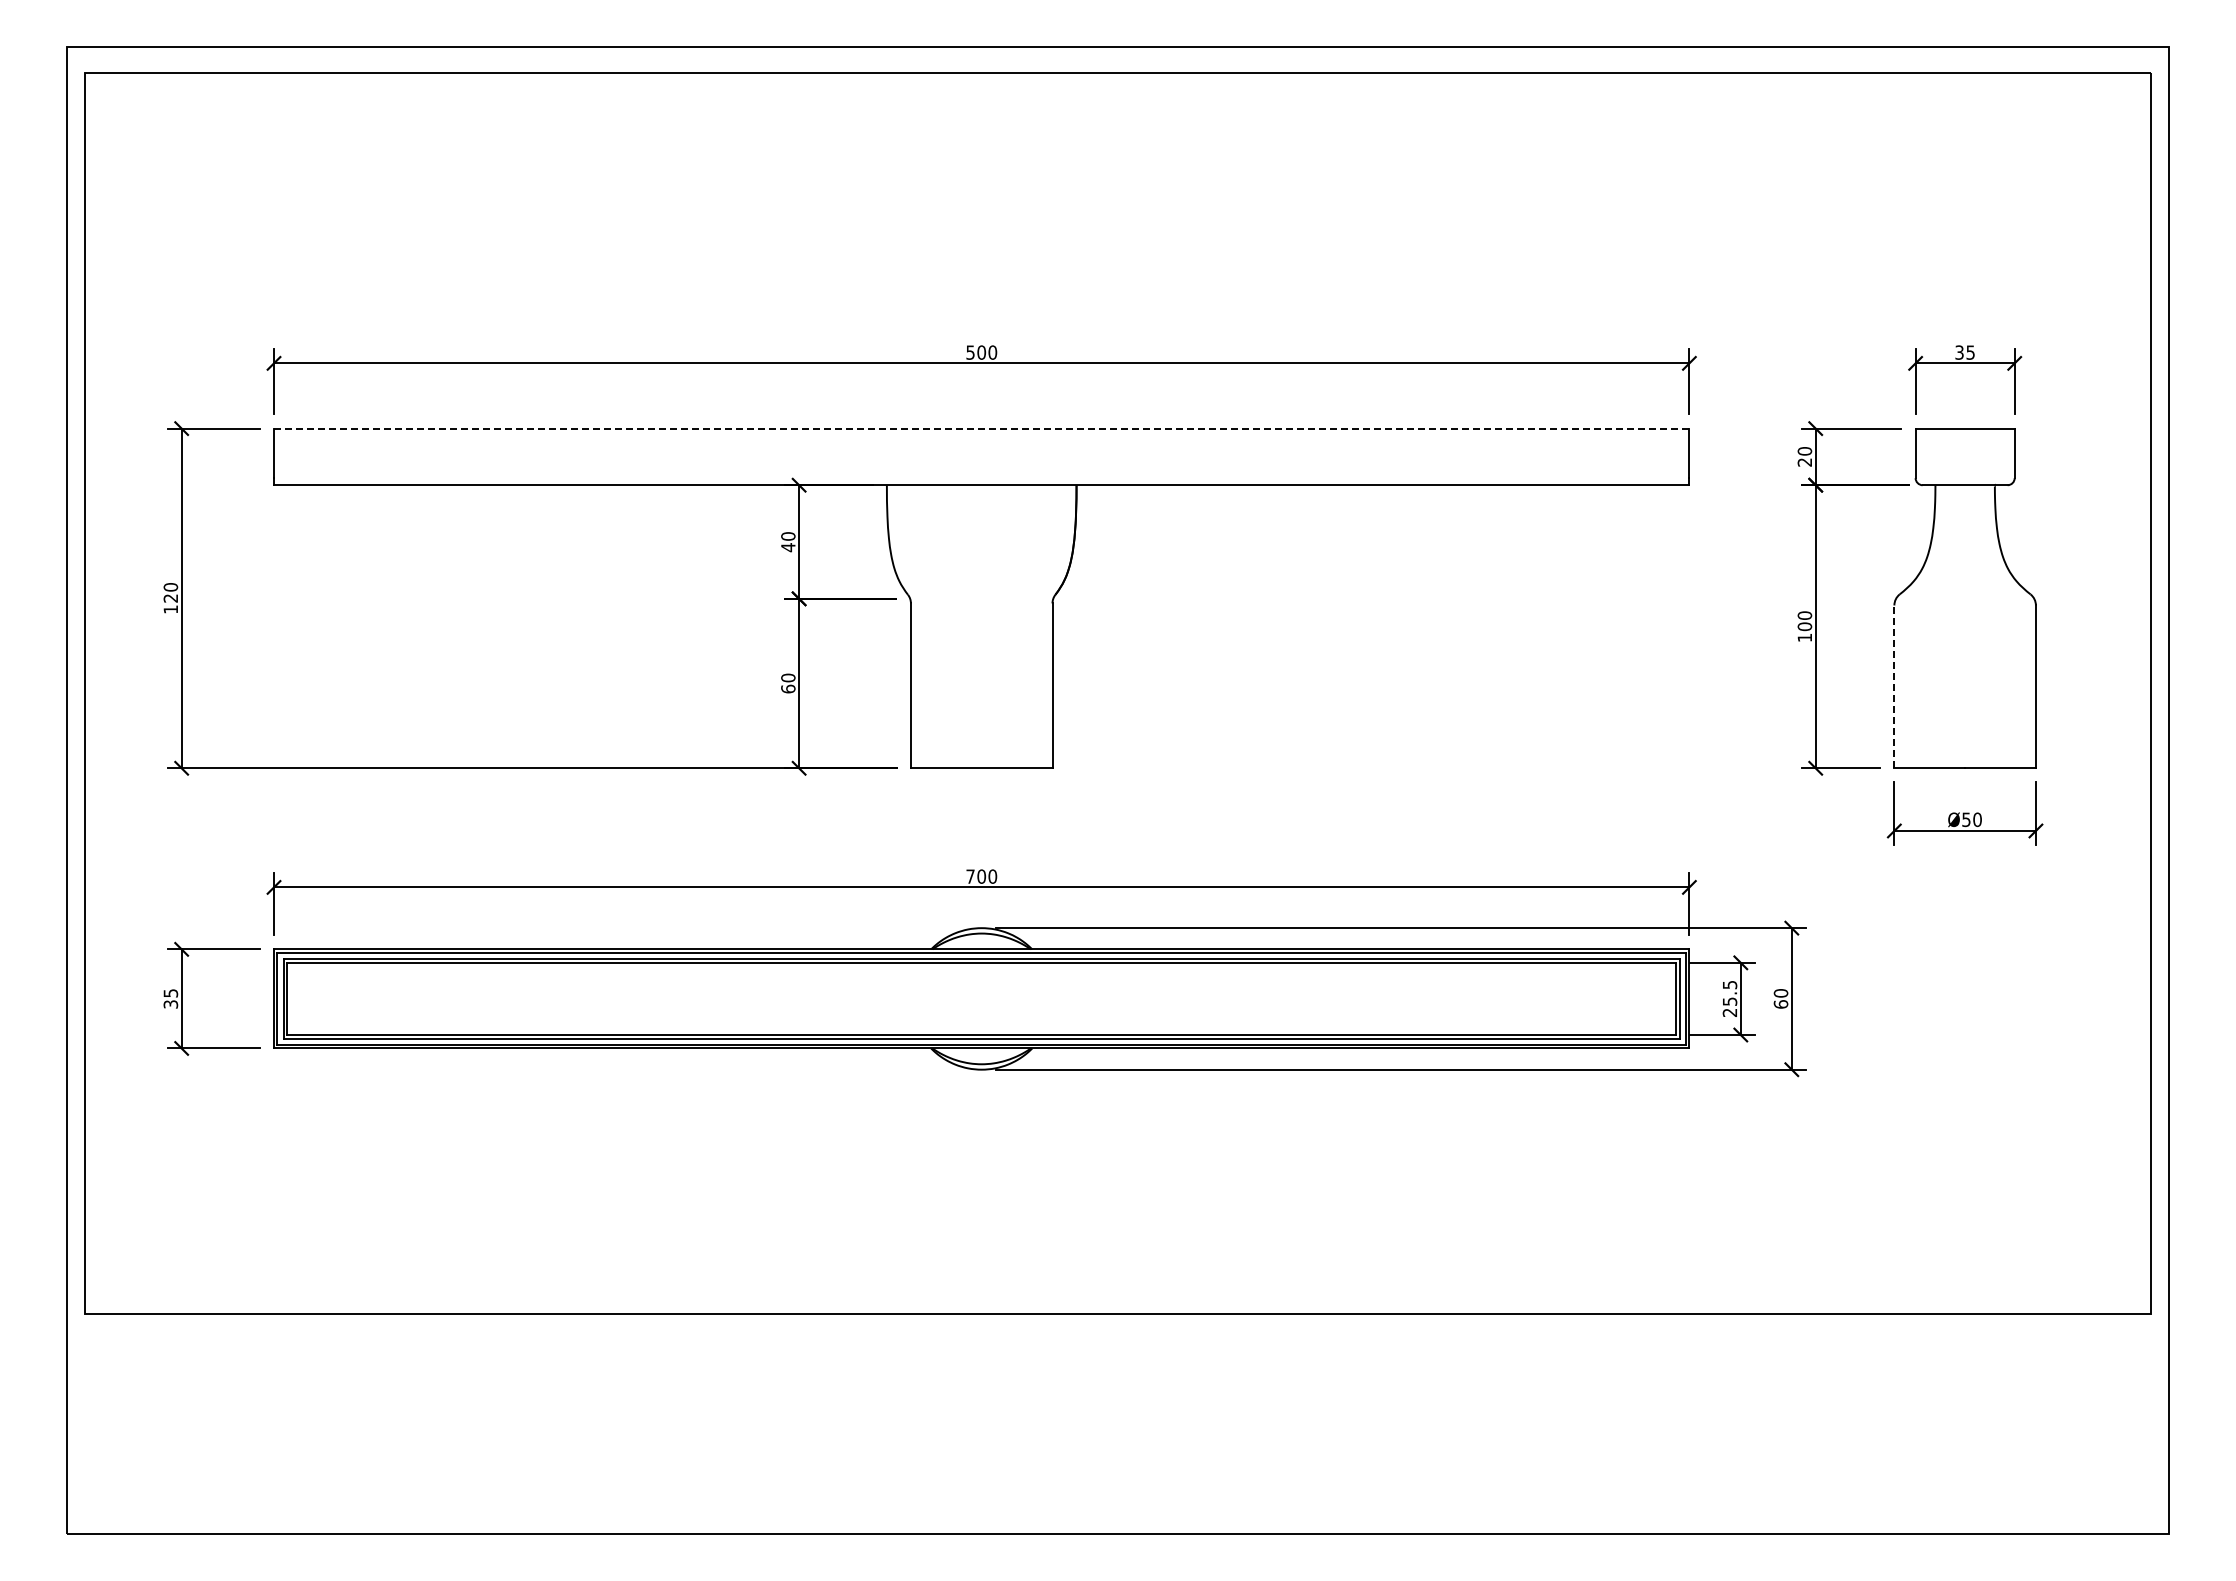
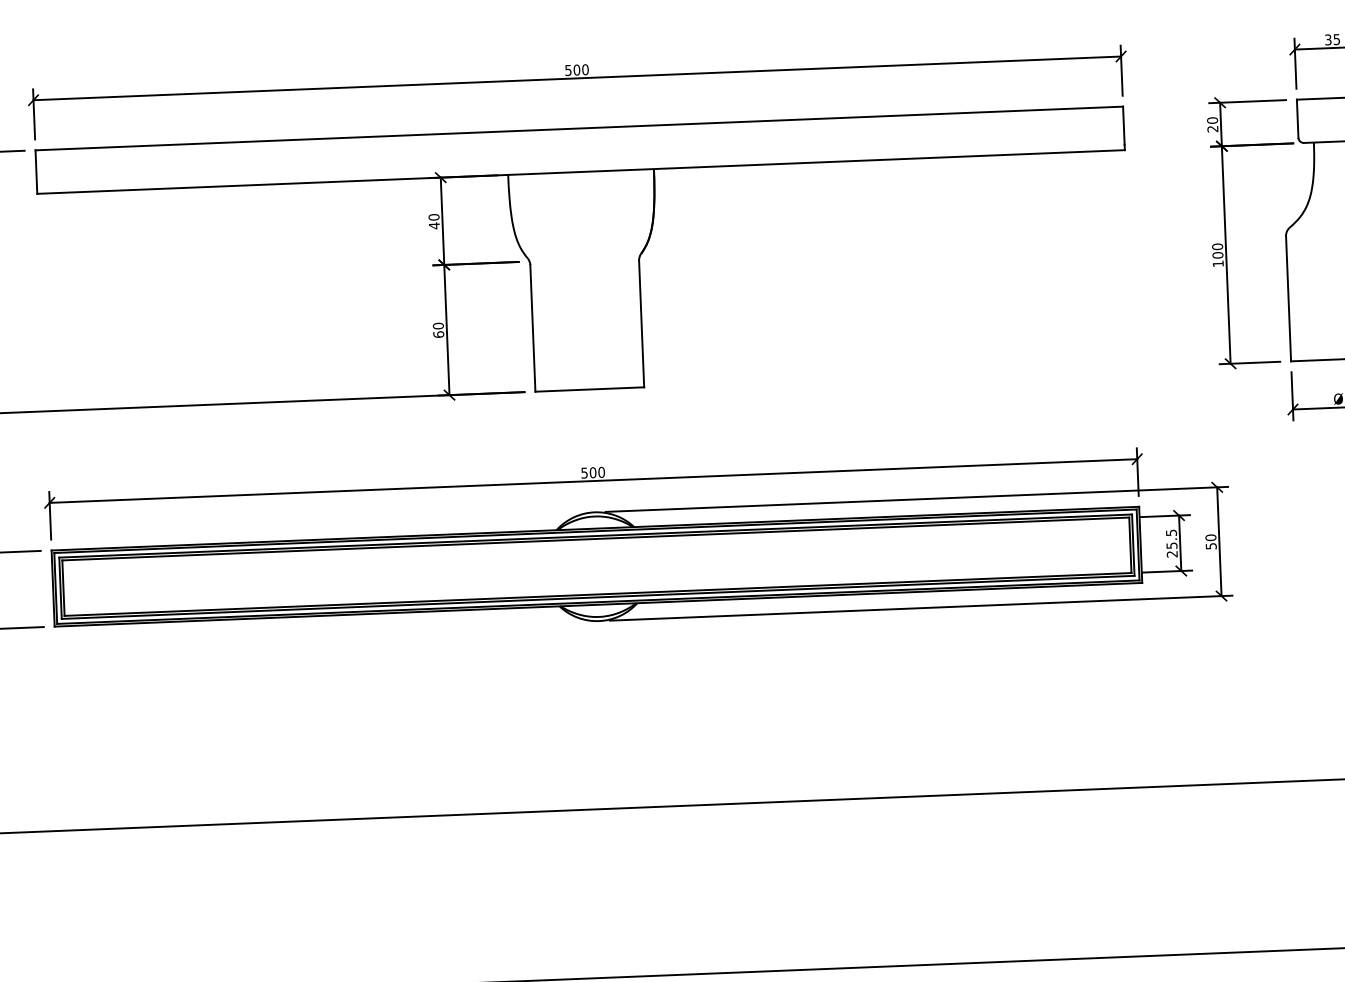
line: (981, 428) -> (579, 128), dashed -> solid
line: (1894, 686) -> (1288, 298), dashed -> solid
text: (970, 876) -> (584, 472), 700 -> 500
text: (1780, 1004) -> (1210, 546), 60 -> 50

